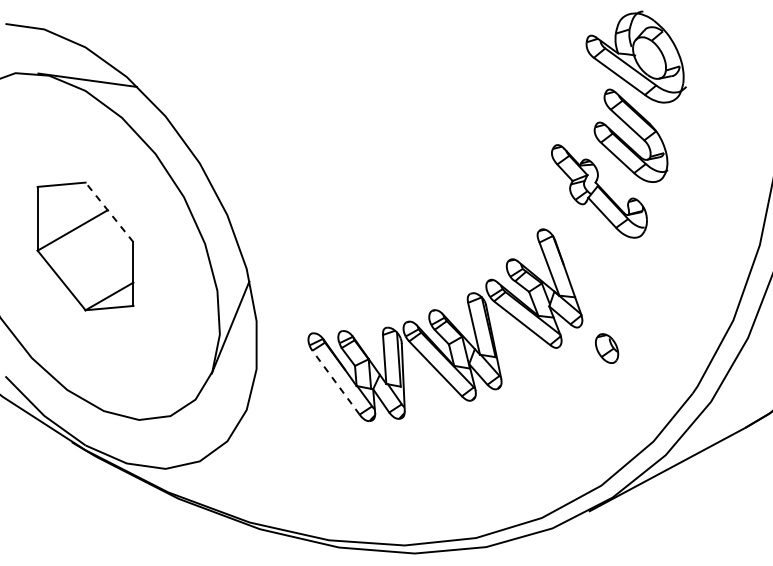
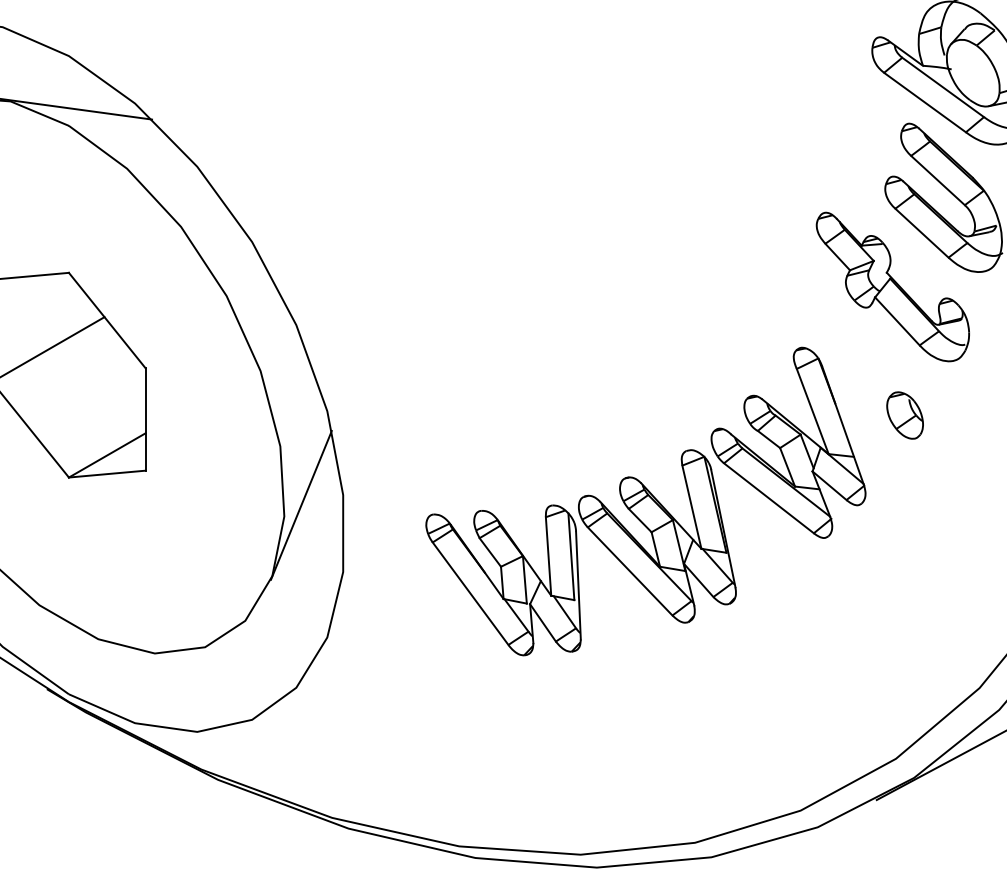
line: (109, 212) -> (107, 320), dashed -> solid
part: (607, 348) -> (905, 415), moved
line: (336, 382) -> (471, 593), dashed -> solid

